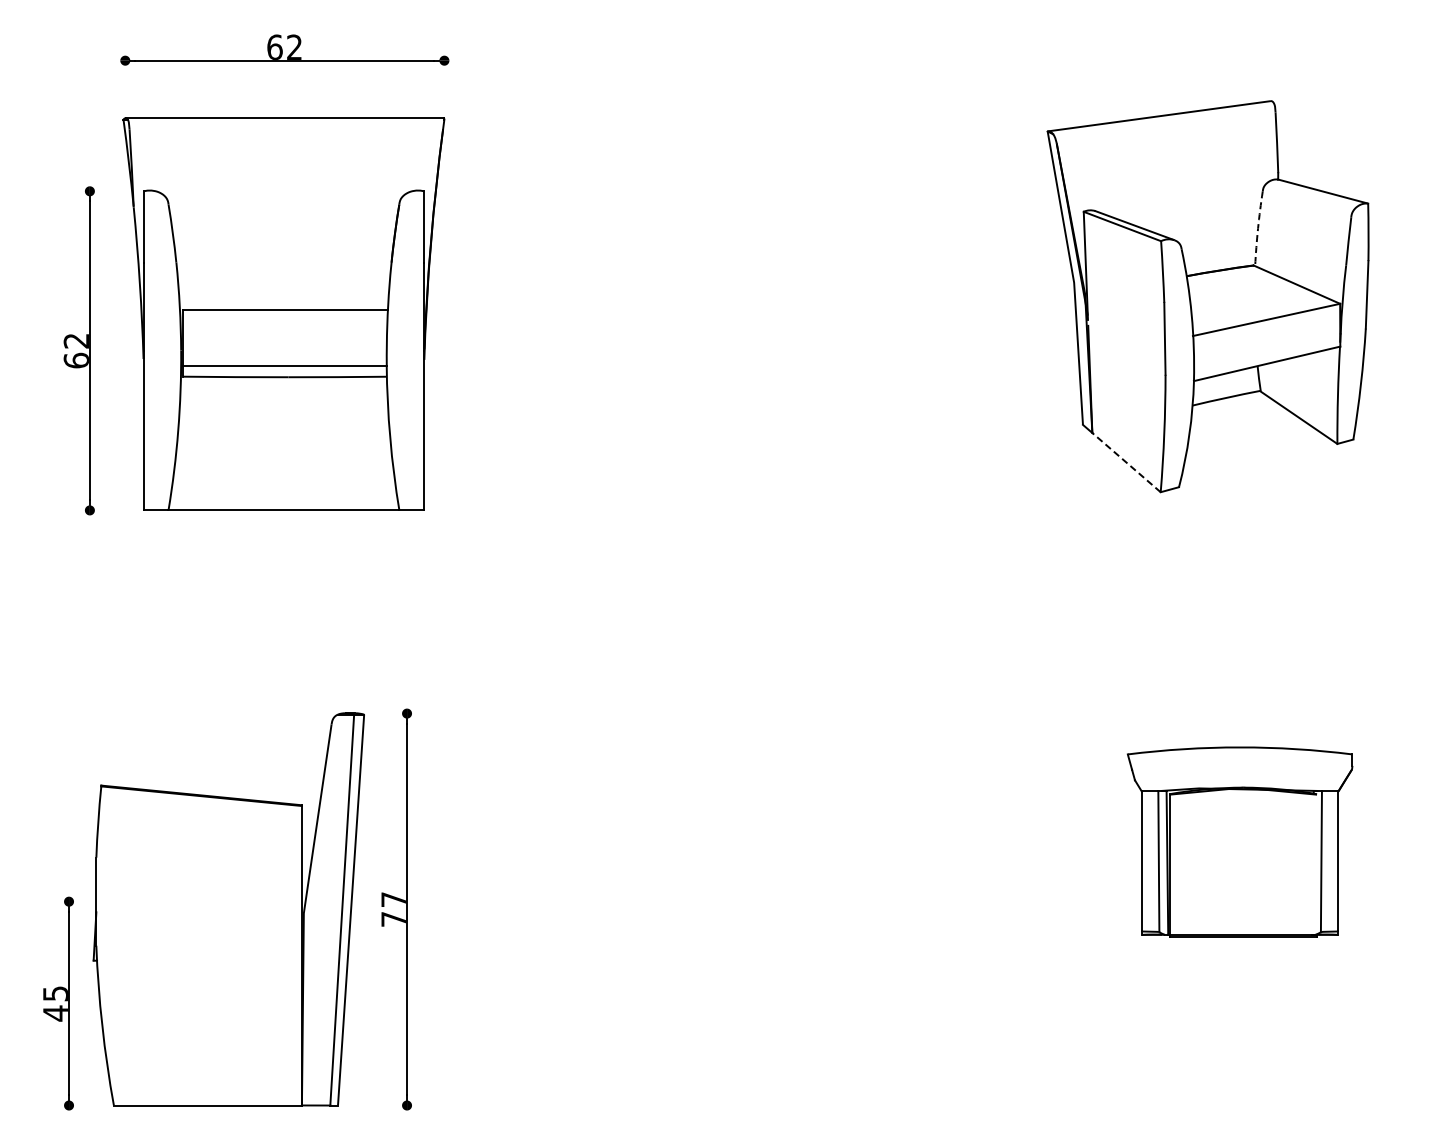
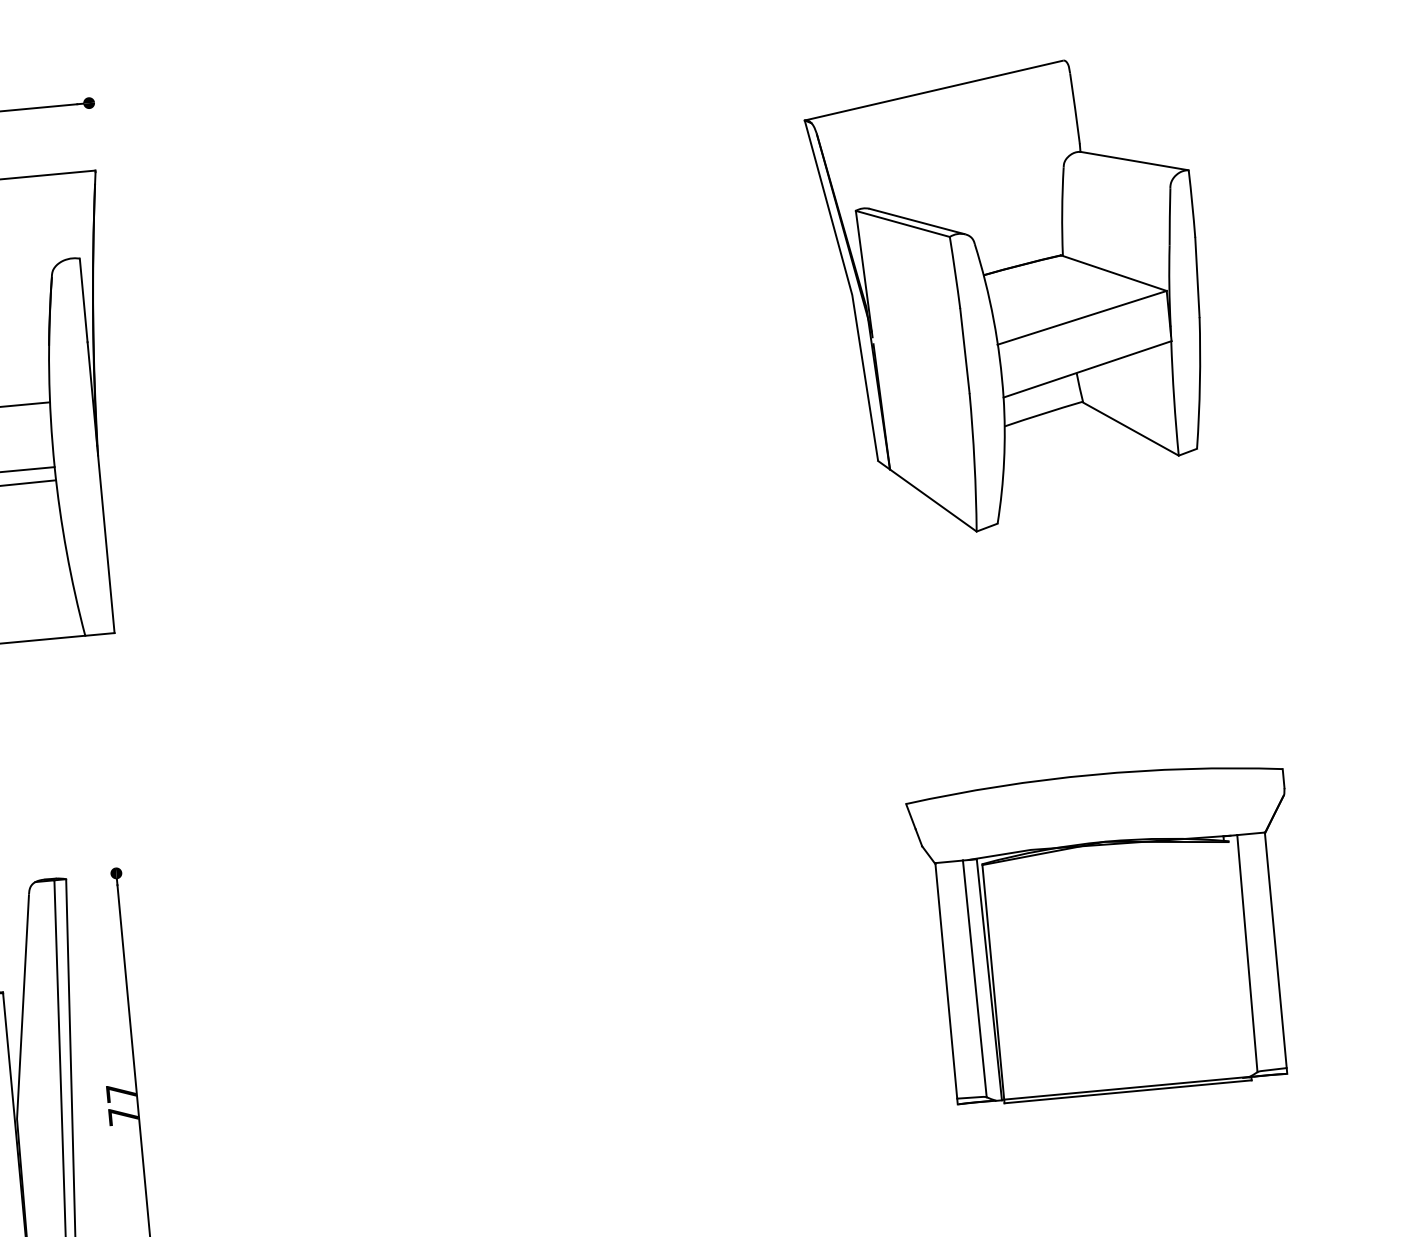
arc: (1258, 228) -> (1062, 211), dashed -> solid
line: (1126, 462) -> (933, 500), dashed -> solid
part: (1239, 841) -> (1107, 932), size x1.43

